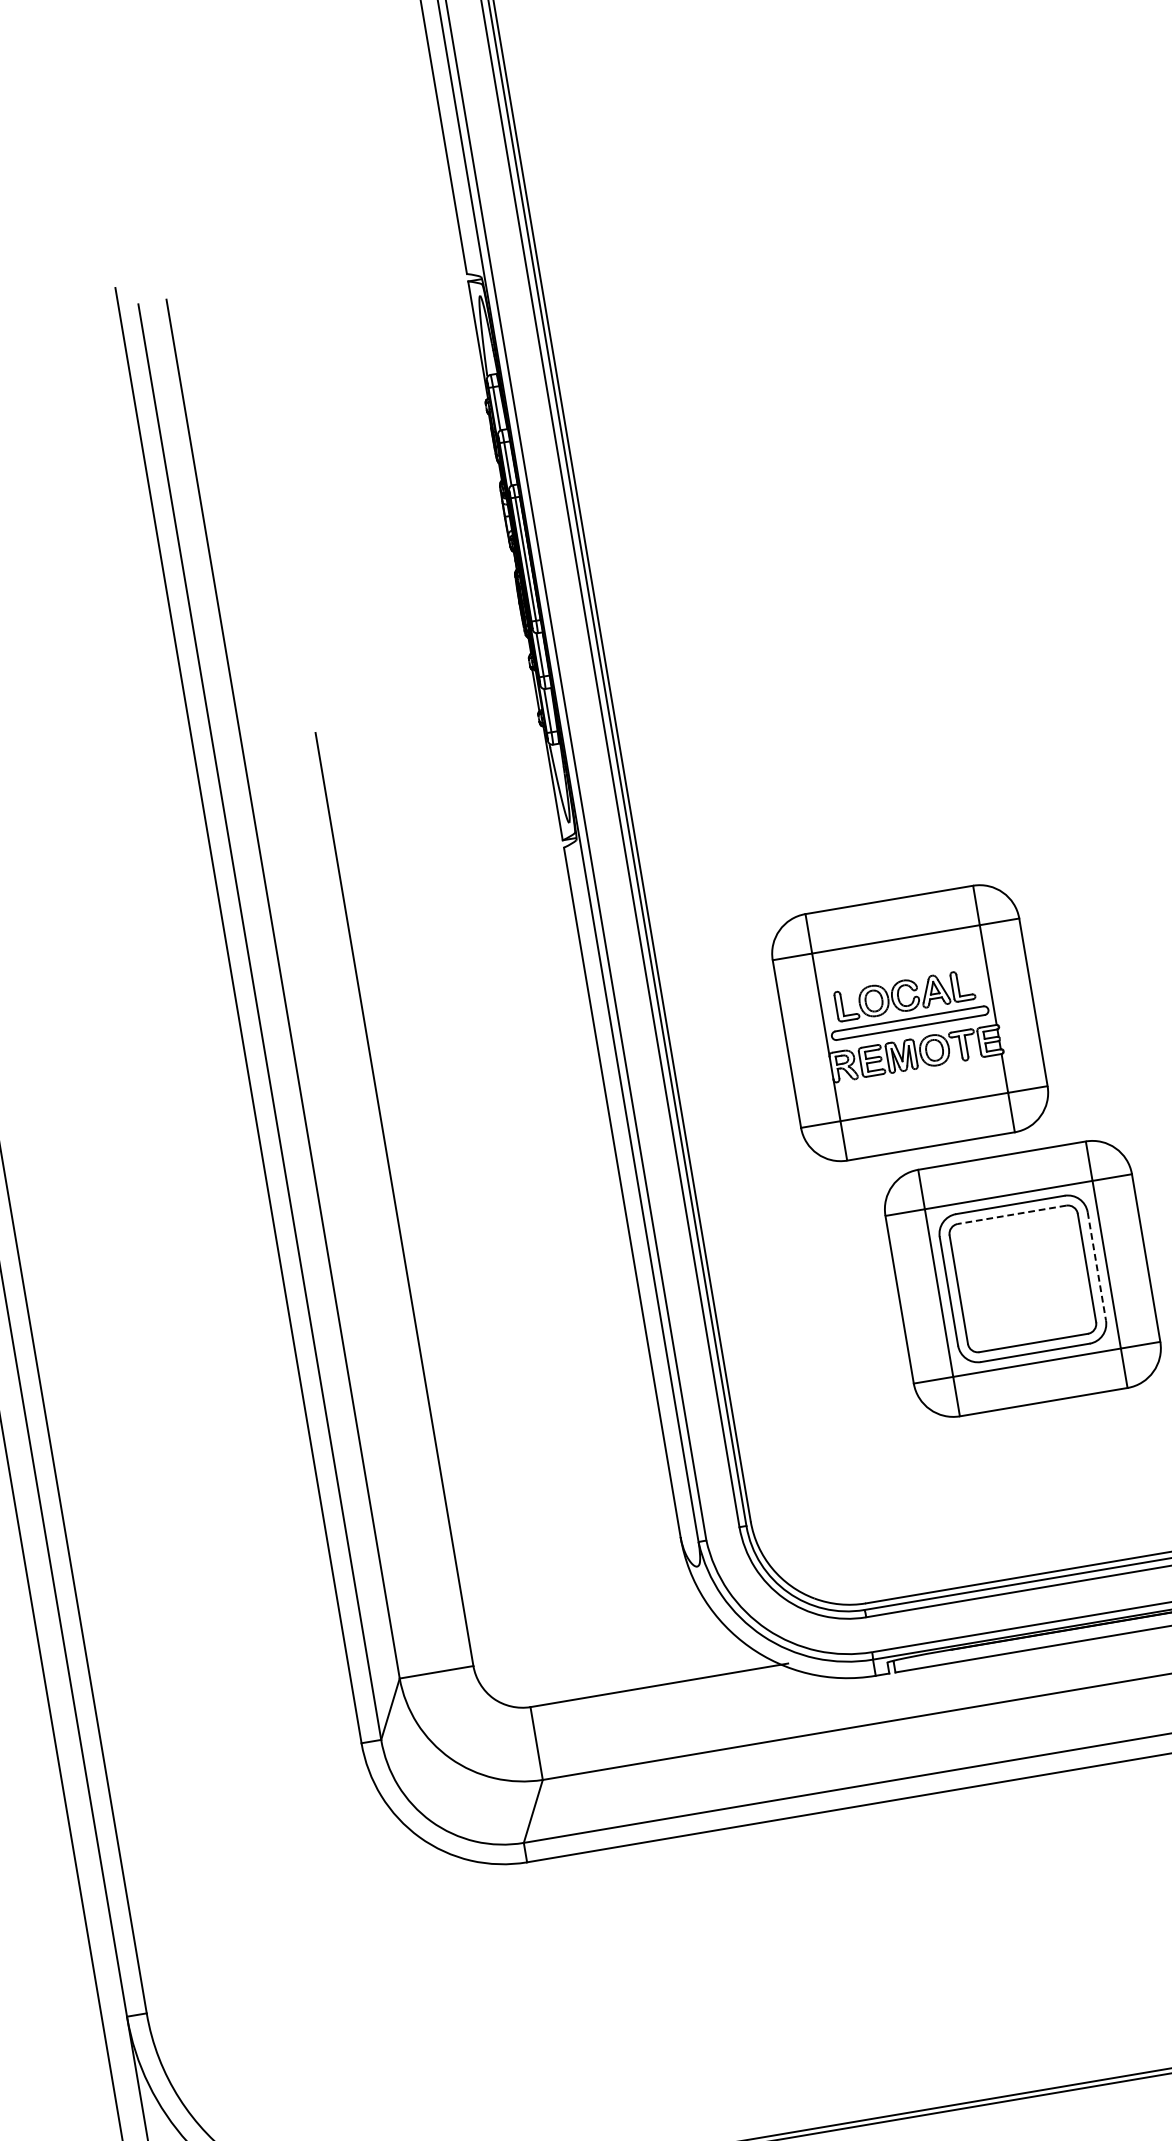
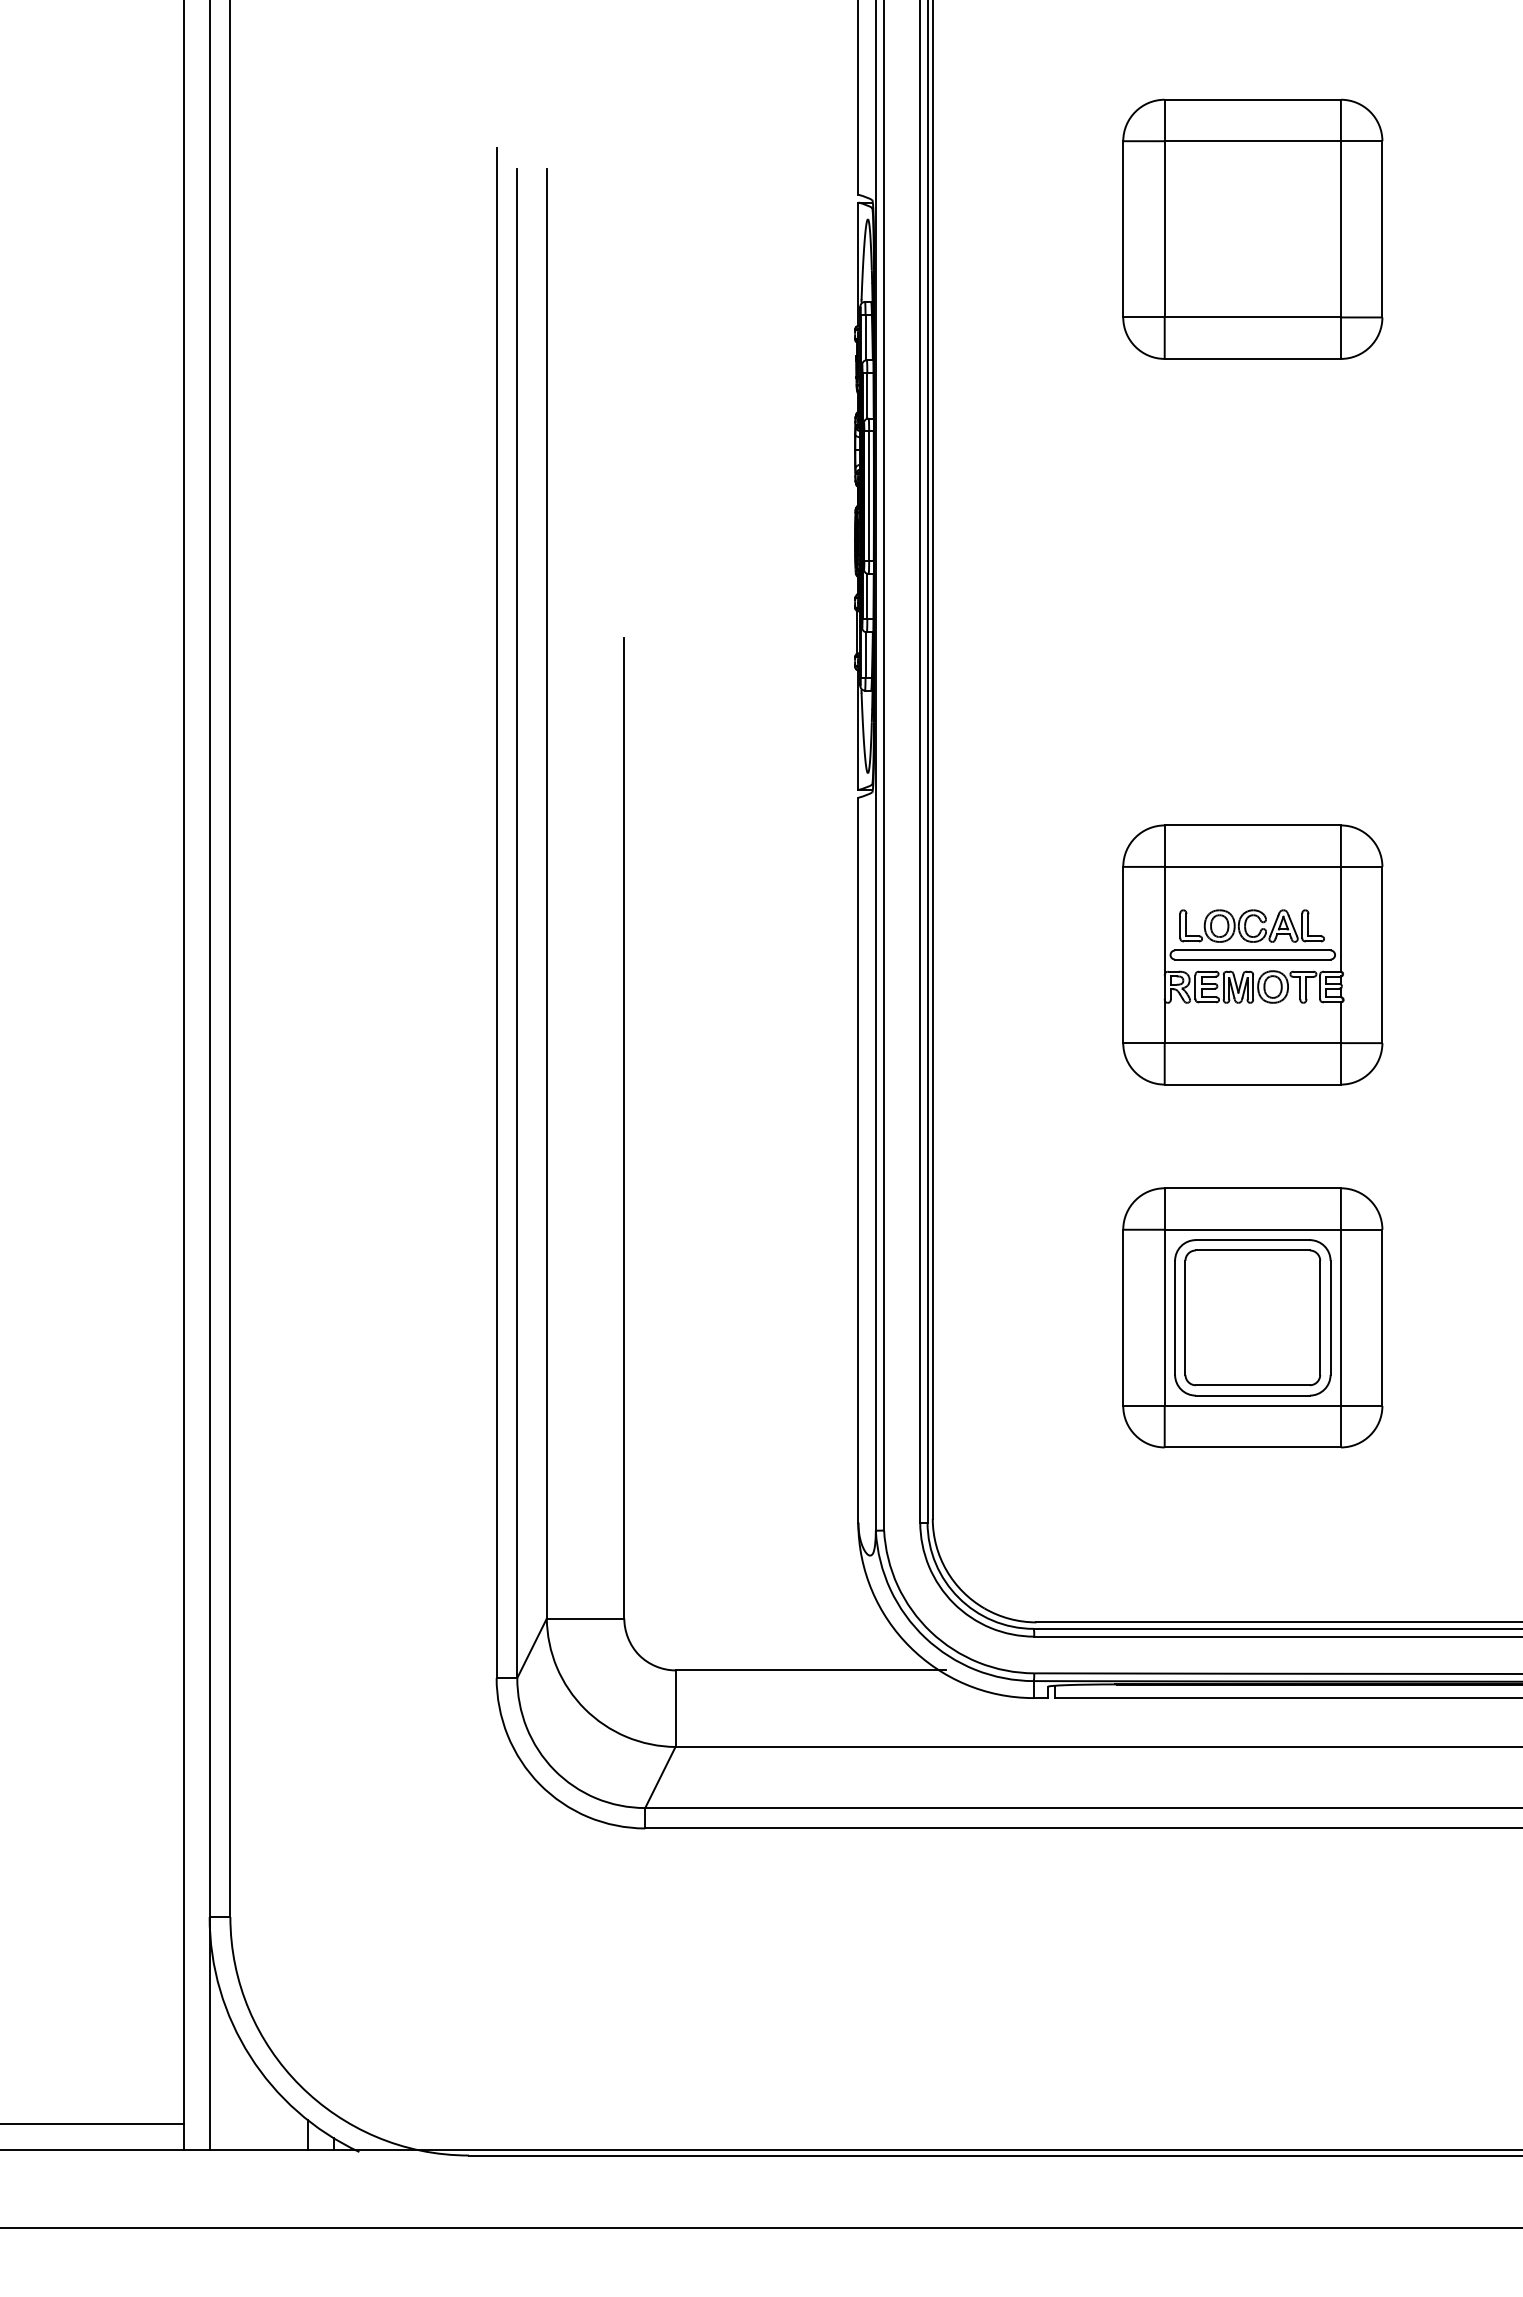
part: (847, 242) -> (1252, 228), added
part: (909, 1022) -> (1252, 954), moved
line: (1011, 1214) -> (1252, 1250), dashed -> solid
line: (1096, 1267) -> (1330, 1318), dashed -> solid

